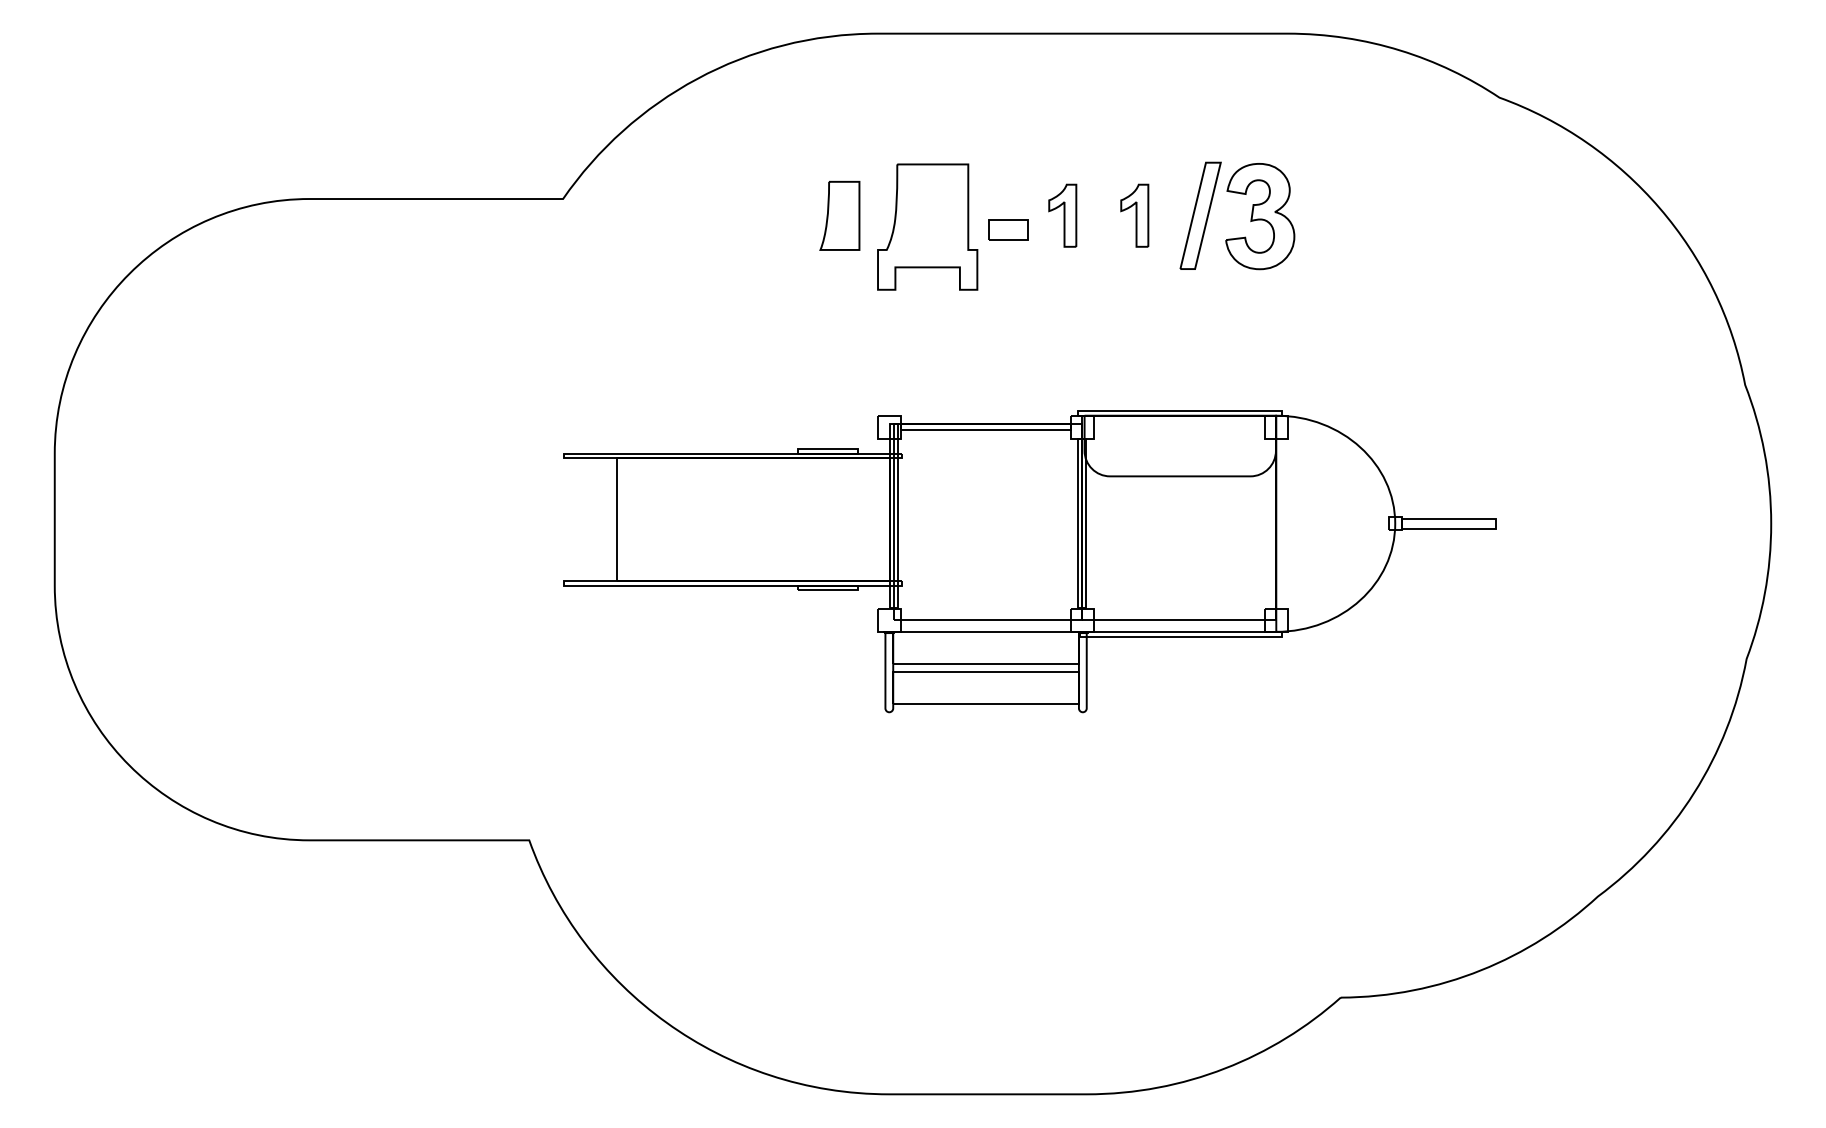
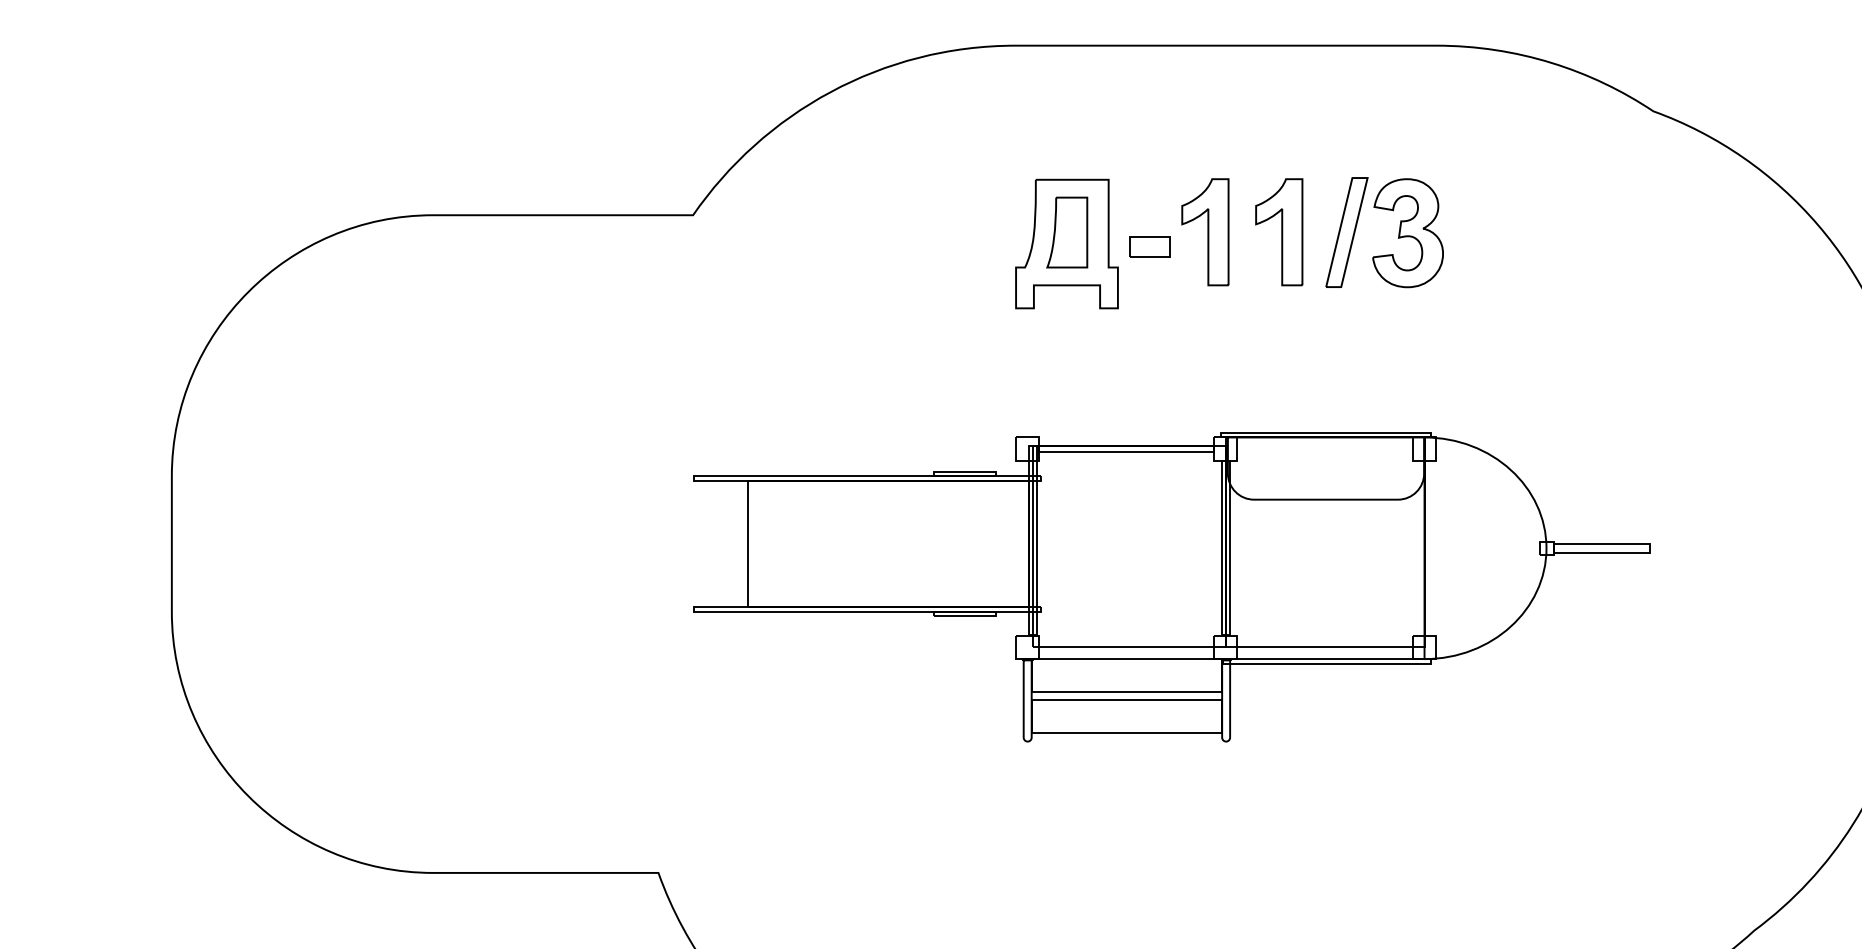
part: (839, 215) -> (1066, 232), moved
part: (1062, 215) -> (1205, 232), size x1.67
part: (1134, 215) -> (1279, 232), size x1.67

